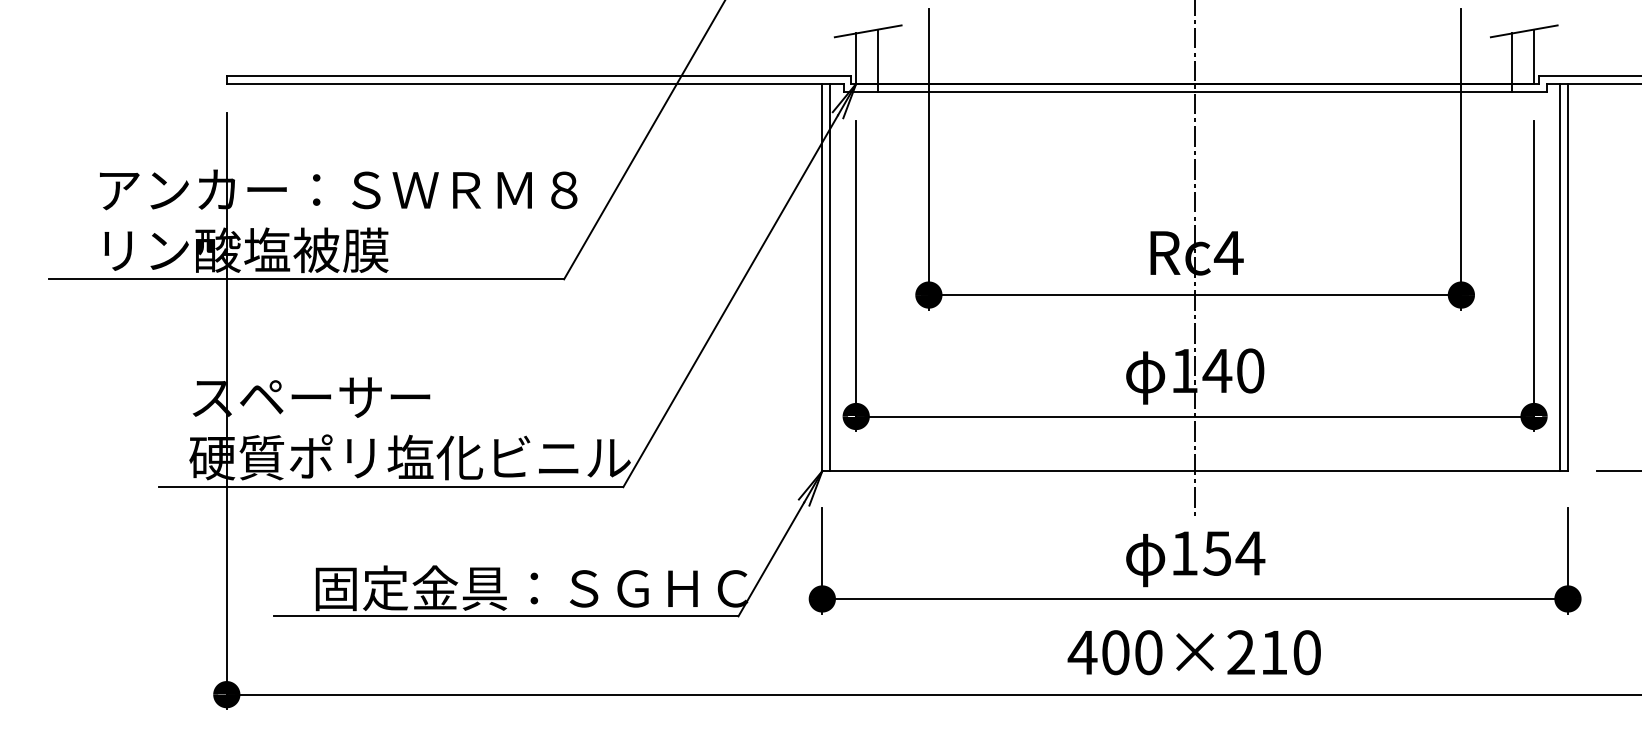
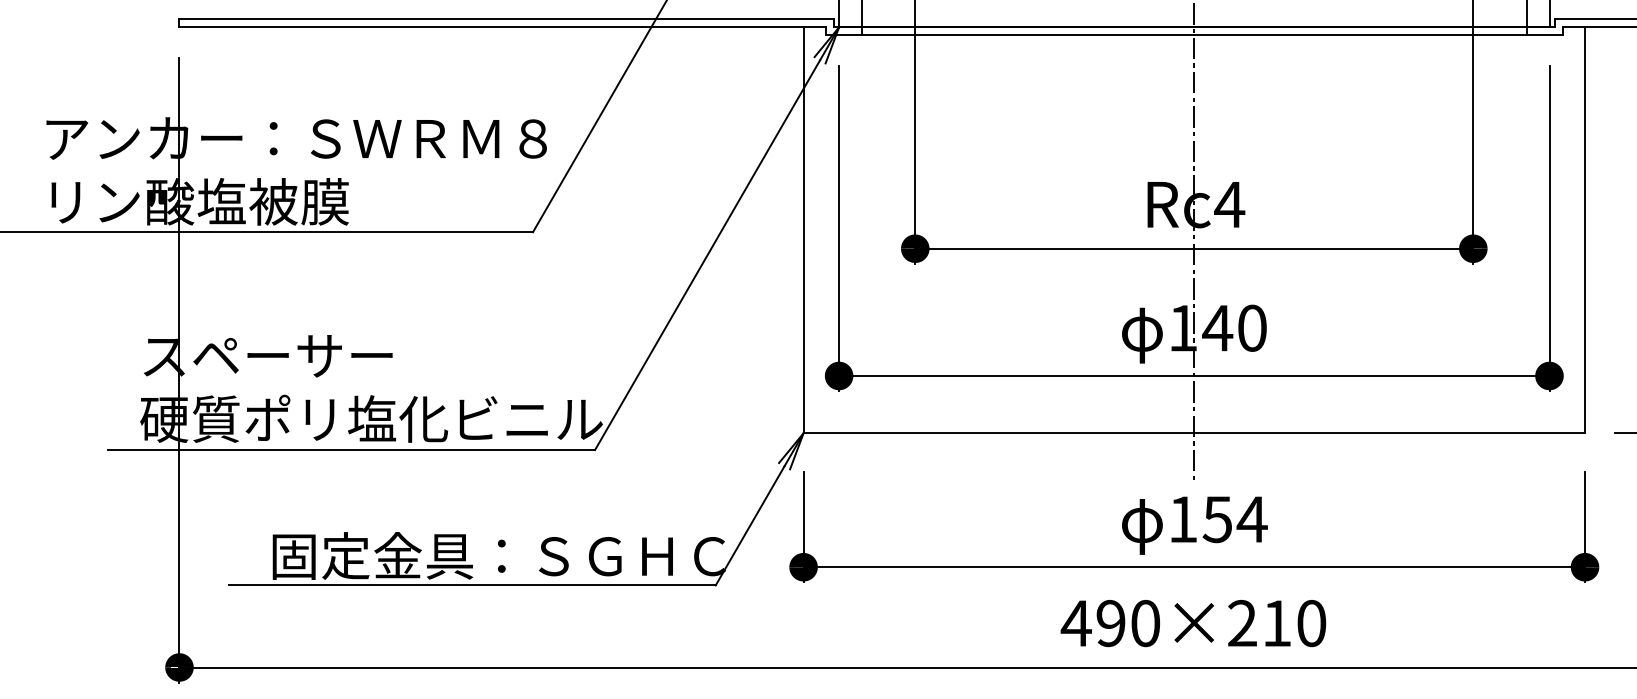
line: (830, 277) -> (812, 230), removed
line: (1560, 277) -> (1577, 230), removed
text: (1115, 652) -> (1110, 623), 400×210 -> 490×210

